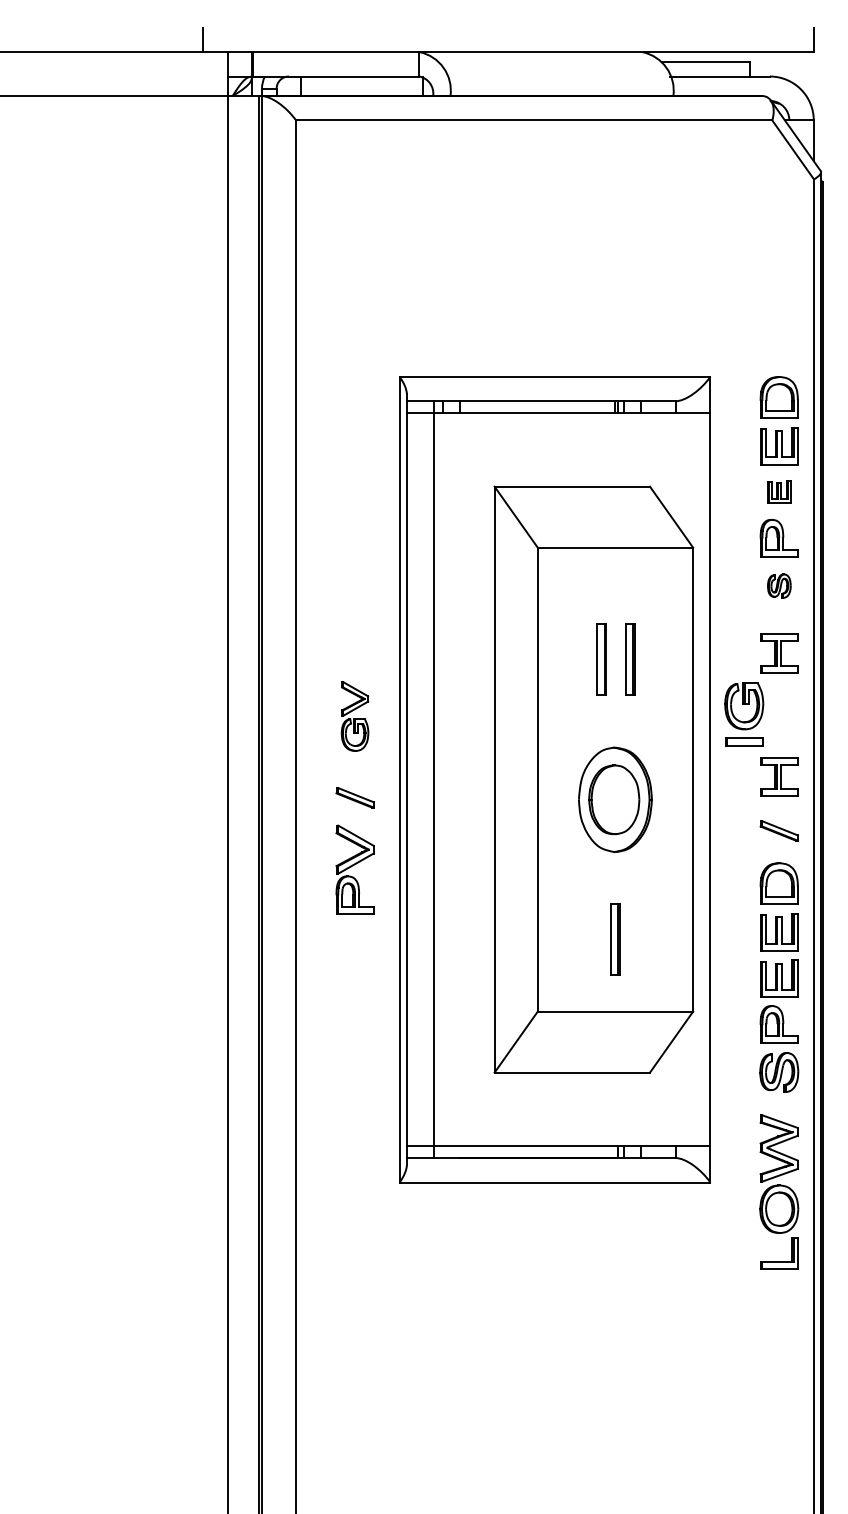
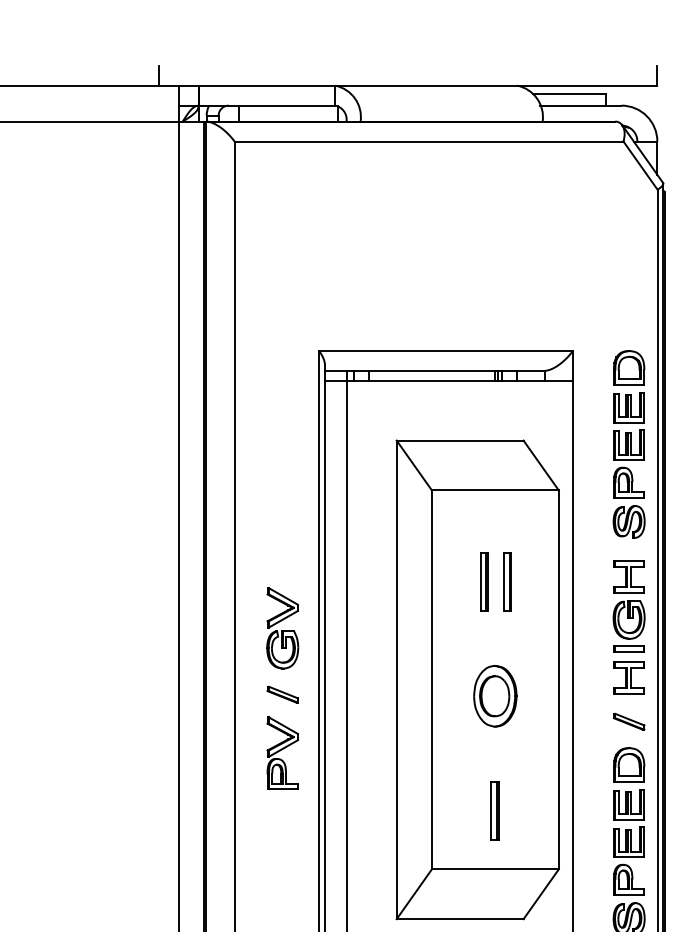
part: (779, 492) -> (629, 445), size x1.67
part: (779, 585) -> (629, 521), size x1.67
part: (354, 716) -> (282, 628), size x1.43
part: (747, 720) -> (631, 631), moved
part: (615, 799) -> (495, 696), size x0.71

